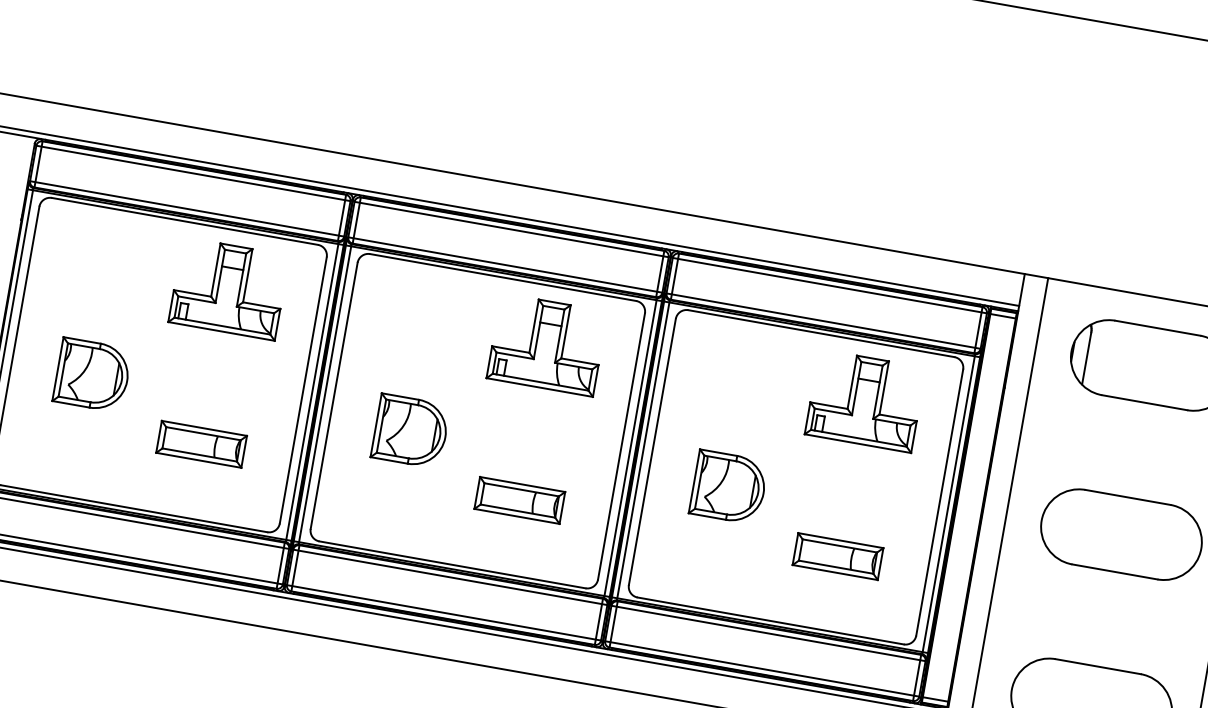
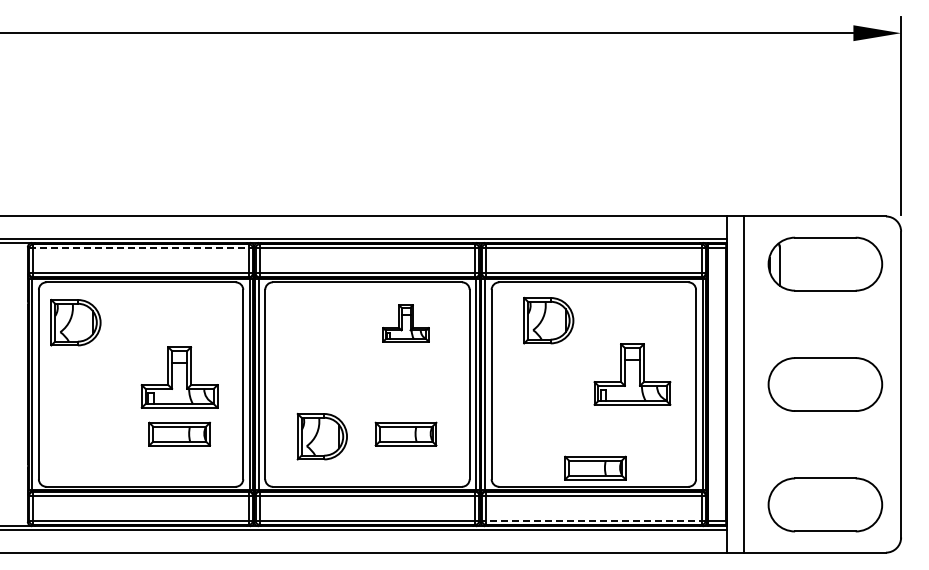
line: (193, 173) -> (141, 248), solid -> dashed
part: (228, 288) -> (179, 377), moved
part: (546, 344) -> (405, 323), size x0.6
part: (91, 374) -> (75, 322), moved
part: (865, 401) -> (632, 374), moved
part: (409, 430) -> (321, 436), moved
part: (728, 487) -> (548, 320), moved
part: (838, 555) -> (595, 467), moved
line: (761, 668) -> (593, 520), solid -> dashed

